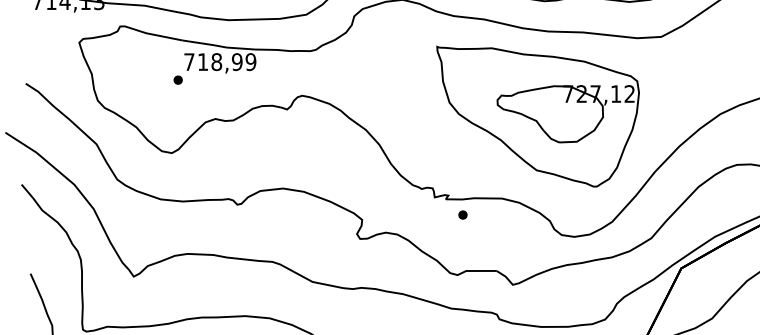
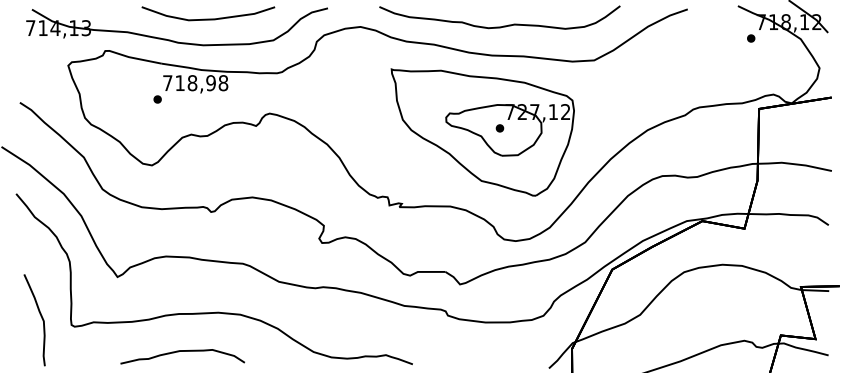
text: (251, 62) -> (223, 83), 718,99 -> 718,98
part: (462, 215) -> (499, 128), moved

